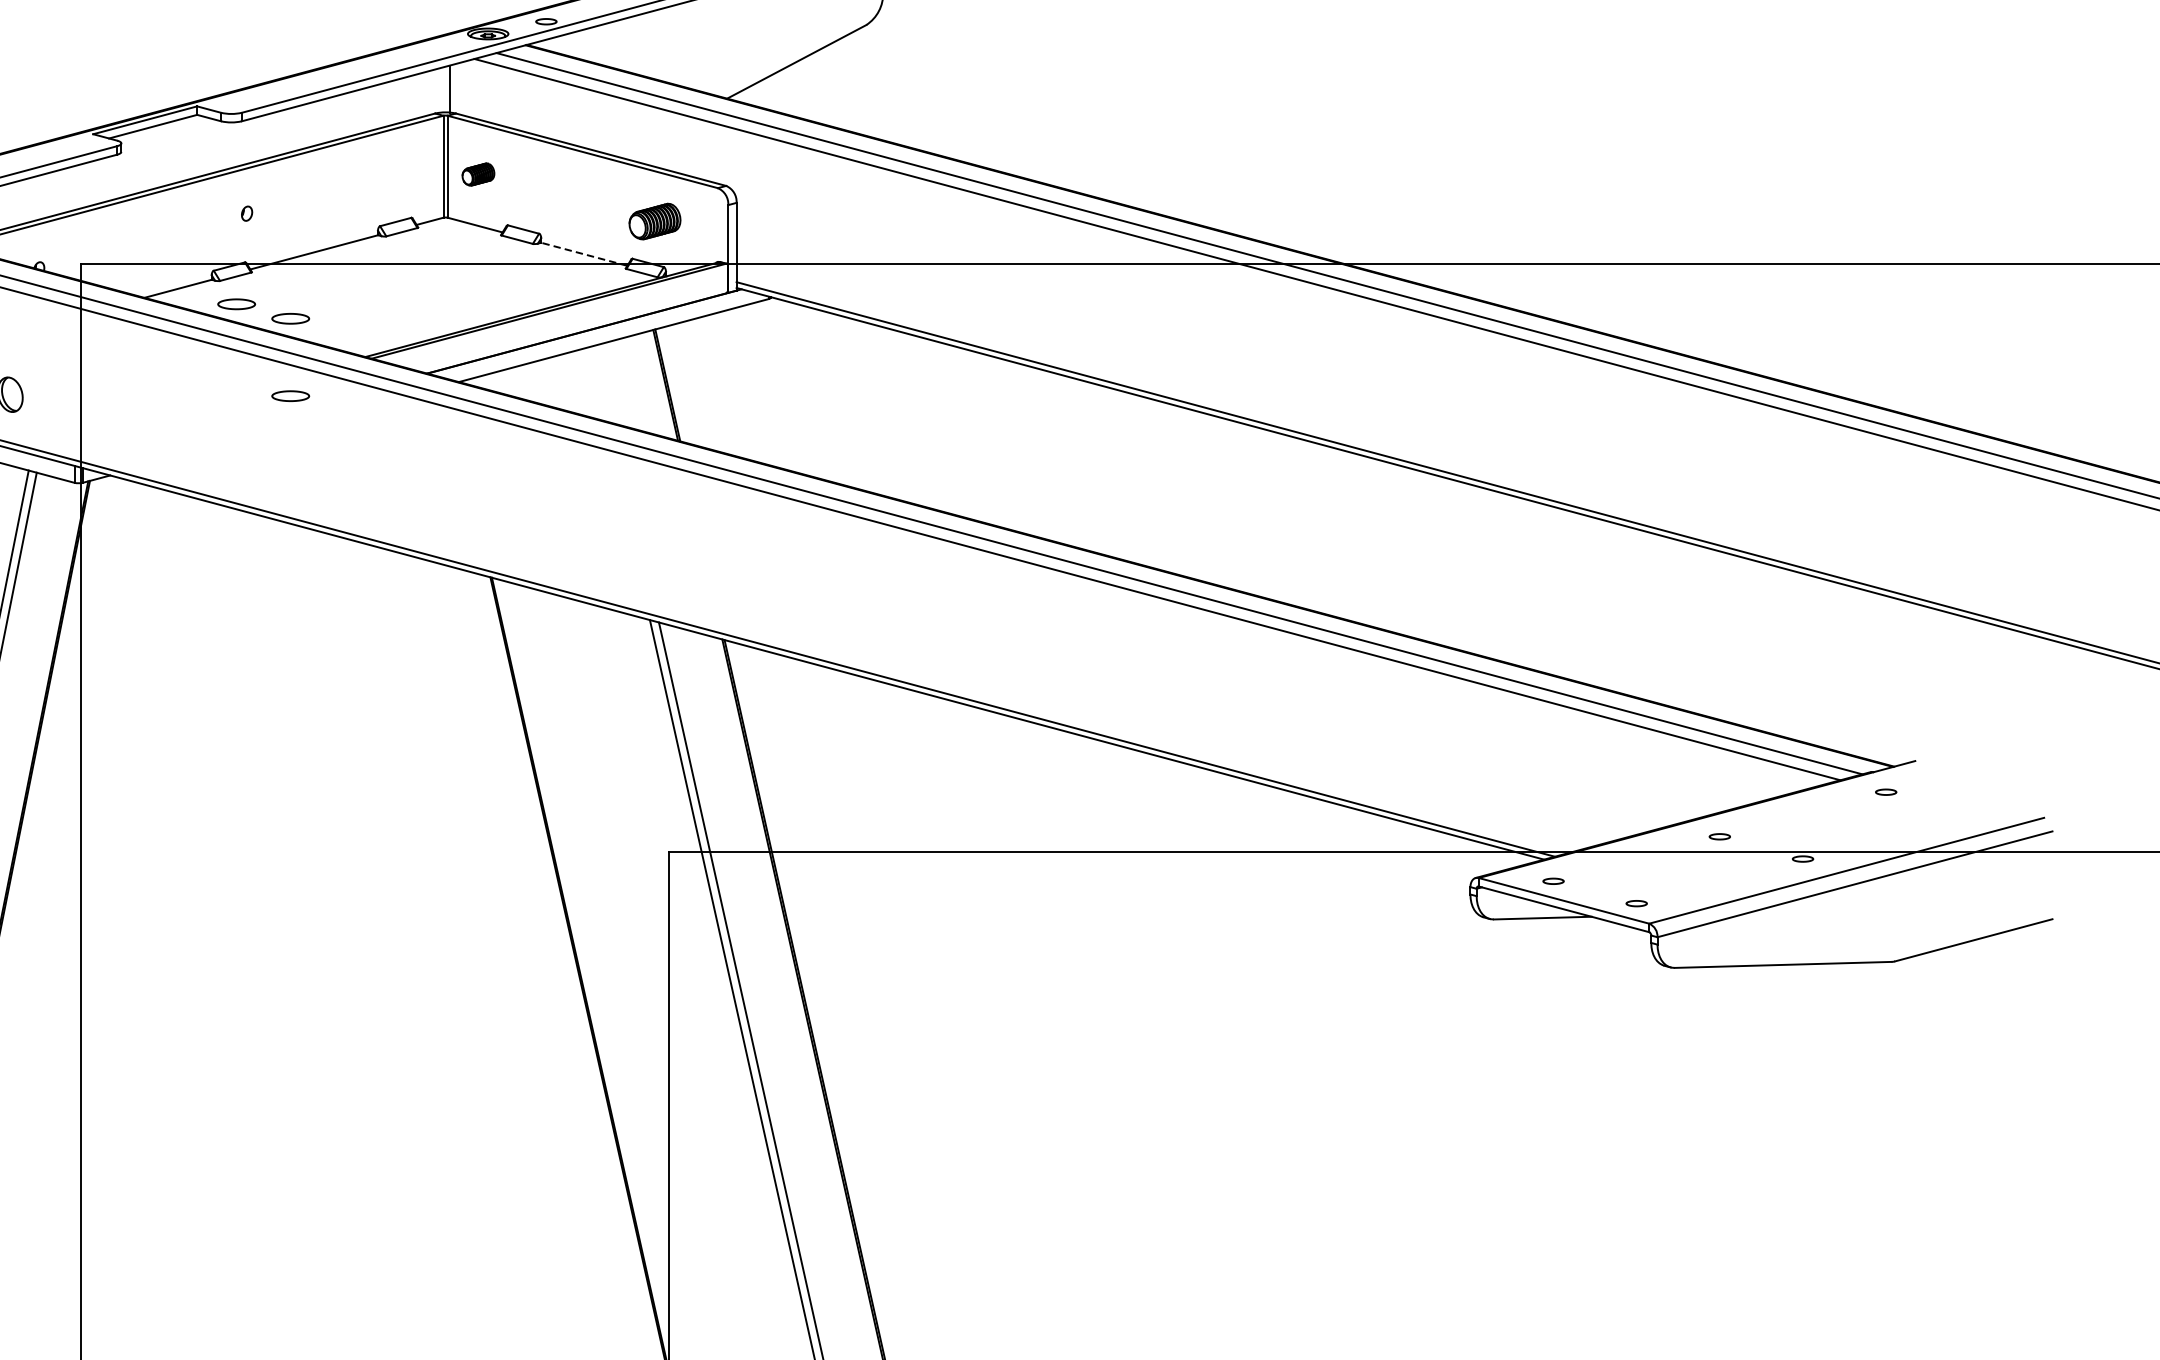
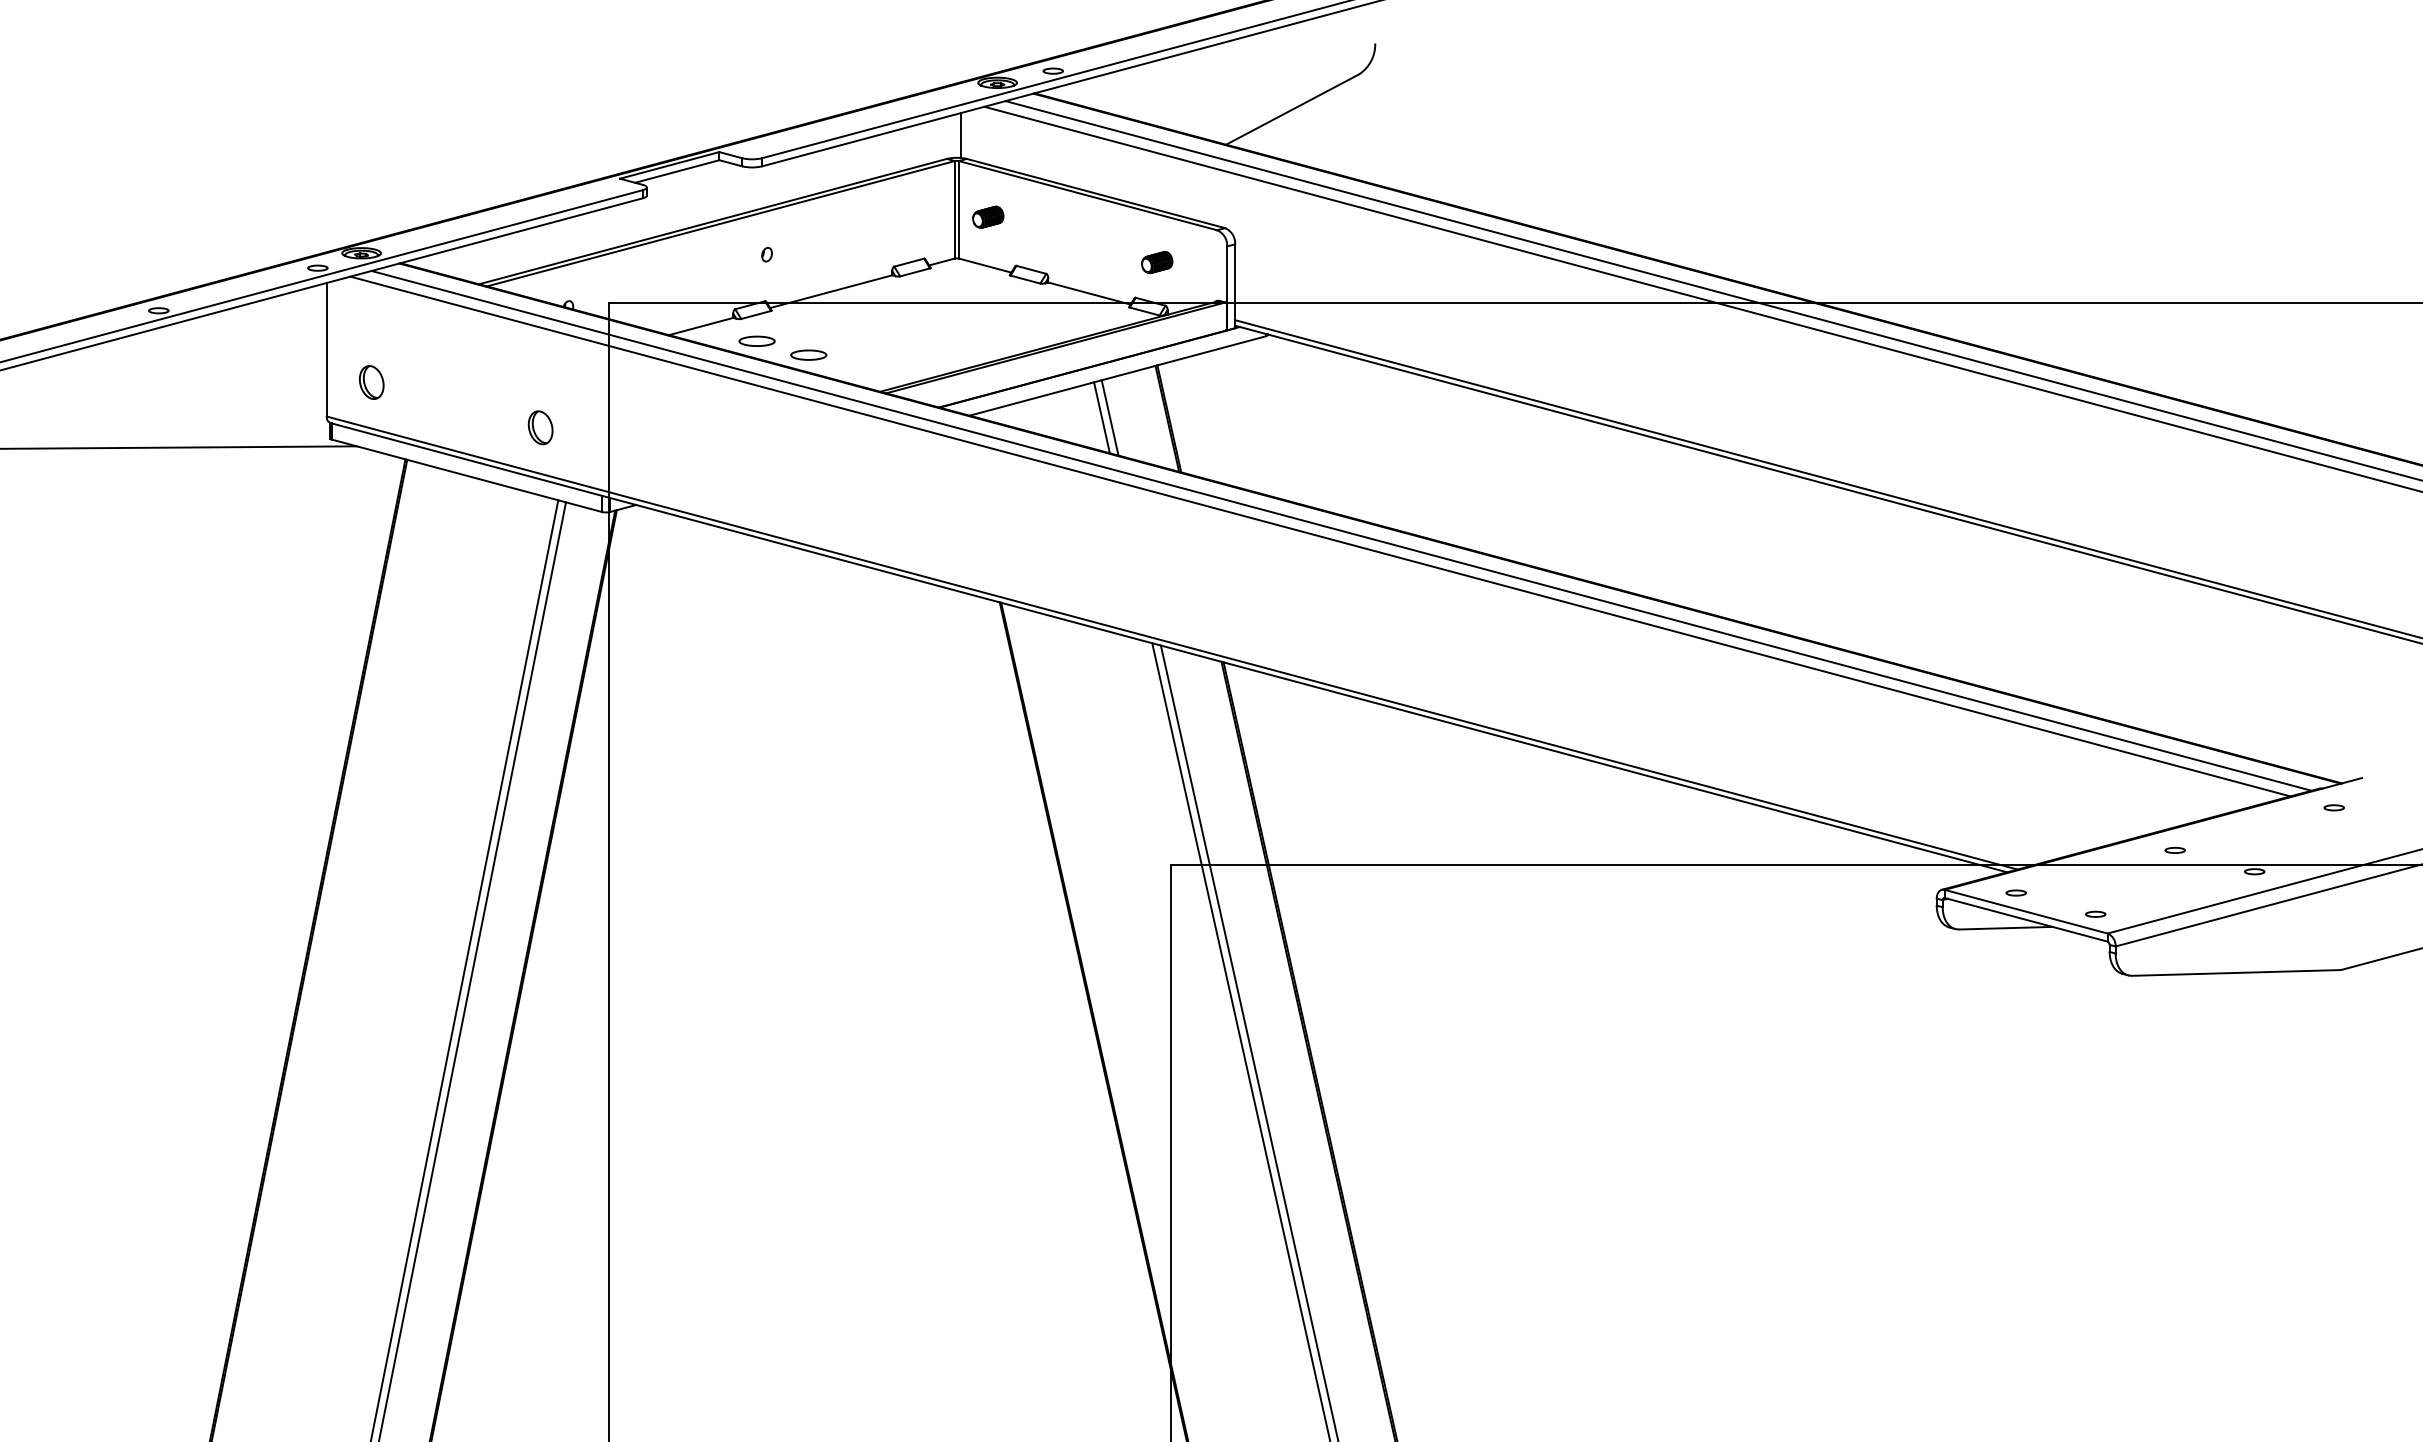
part: (655, 221) -> (1157, 262), size x0.62
line: (584, 254) -> (1089, 293), dashed -> solid
line: (596, 383) -> (1101, 417), added
line: (605, 383) -> (1109, 417), added
part: (290, 395) -> (808, 428), removed

